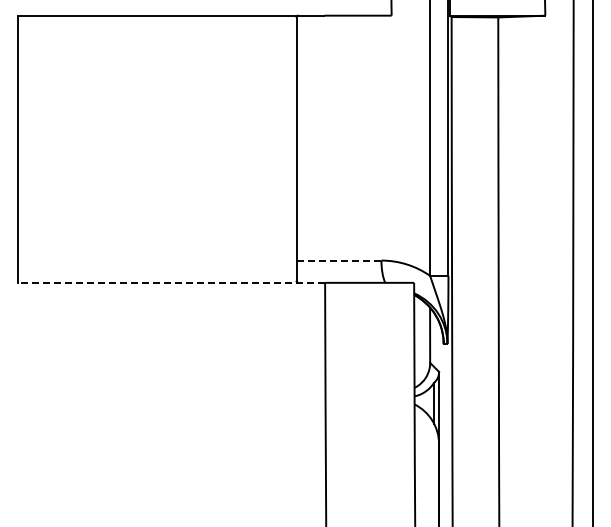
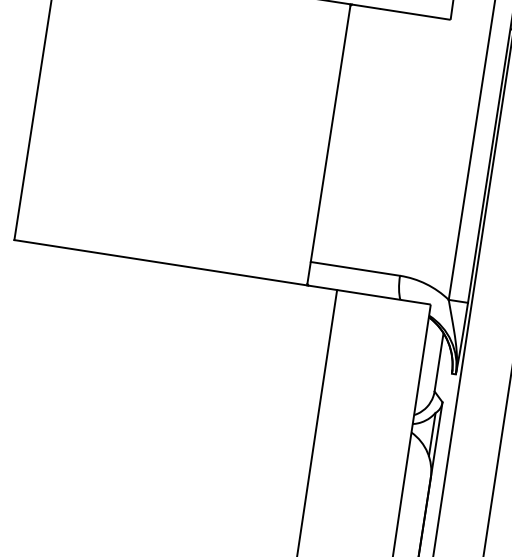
line: (338, 260) -> (354, 268), dashed -> solid
line: (171, 282) -> (175, 264), dashed -> solid

